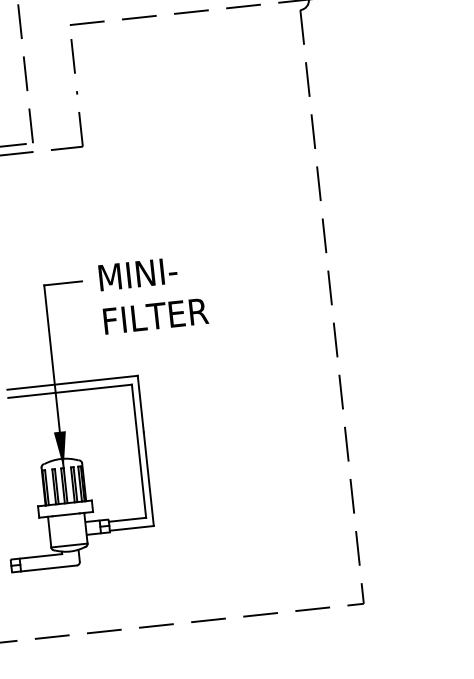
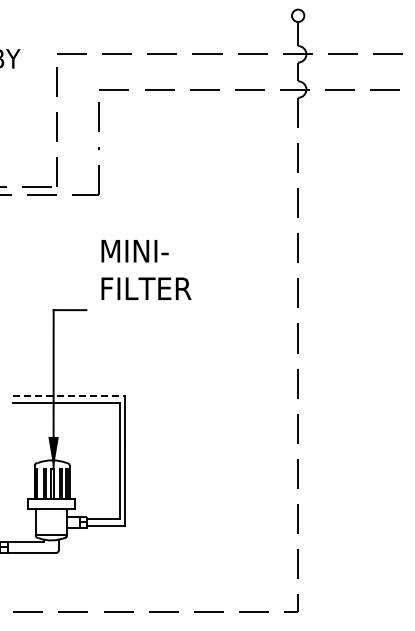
text: (153, 293) -> (146, 269), moved
line: (73, 383) -> (69, 396), solid -> dashed

